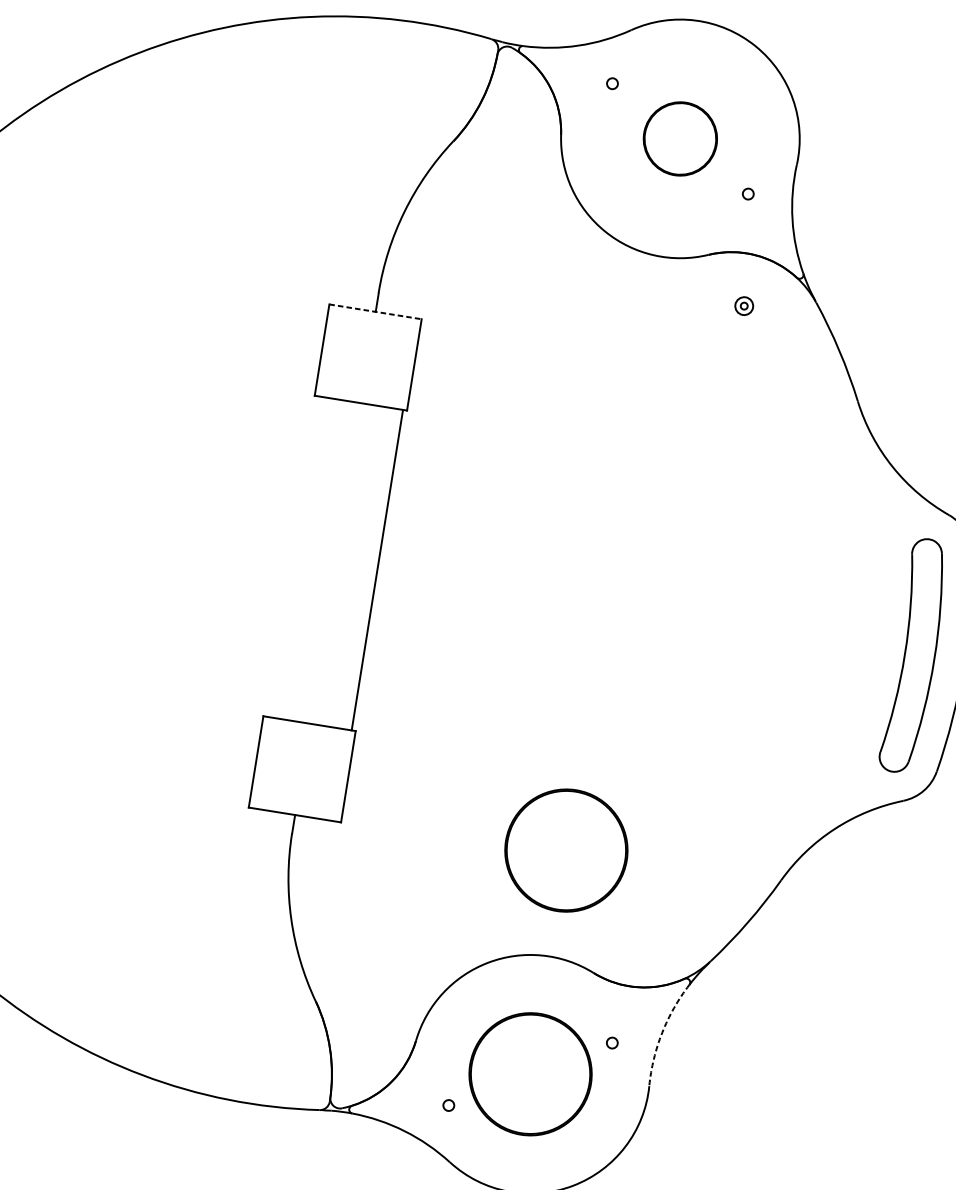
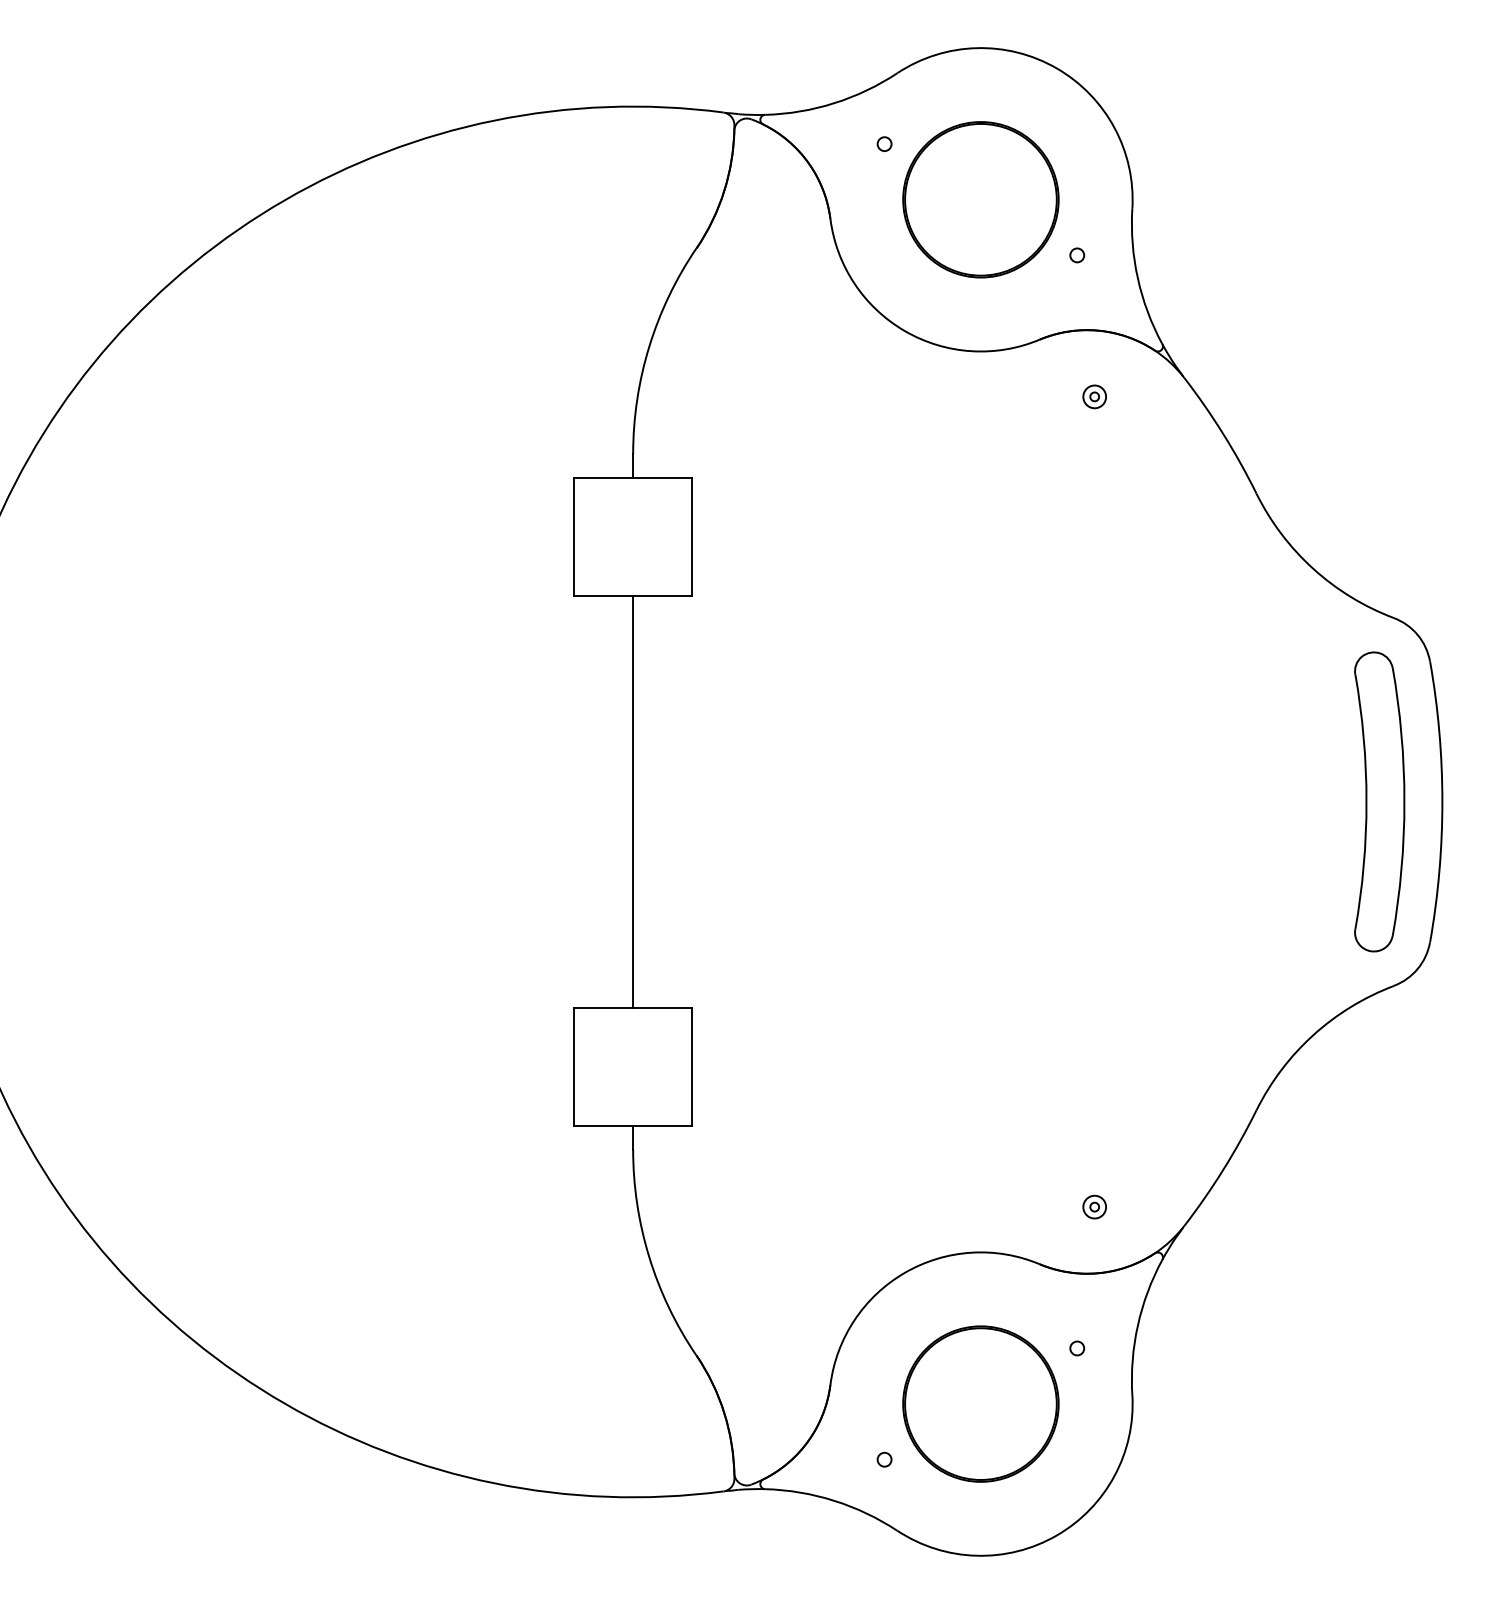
part: (680, 138) -> (980, 199), size x1.67
line: (375, 312) -> (633, 478), dashed -> solid
line: (377, 569) -> (633, 801), moved
part: (566, 850) -> (980, 1115), removed
part: (643, 934) -> (1094, 1206), added
arc: (661, 1032) -> (1137, 1325), dashed -> solid

